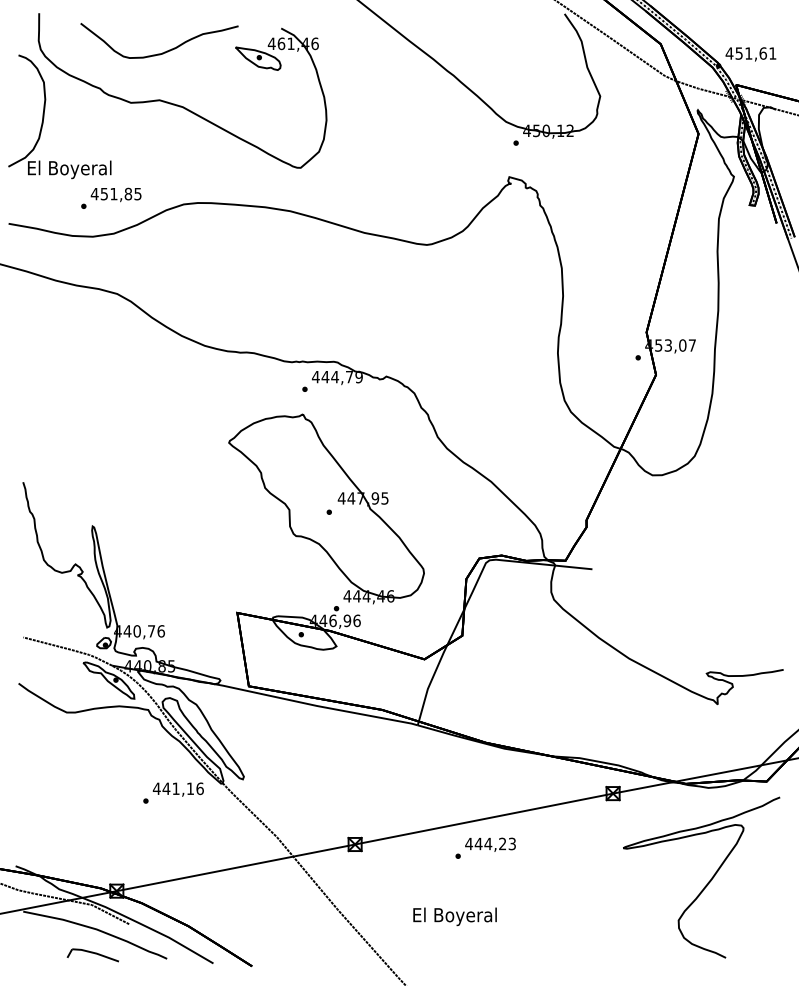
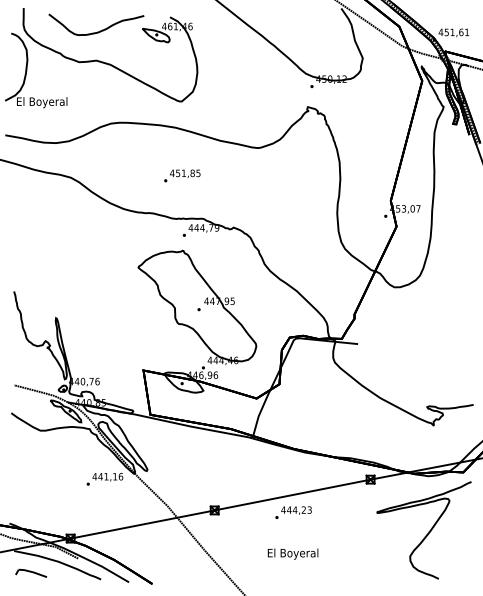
text: (111, 197) -> (182, 175), moved
text: (454, 915) -> (292, 553), moved
part: (93, 953) -> (31, 572), moved

